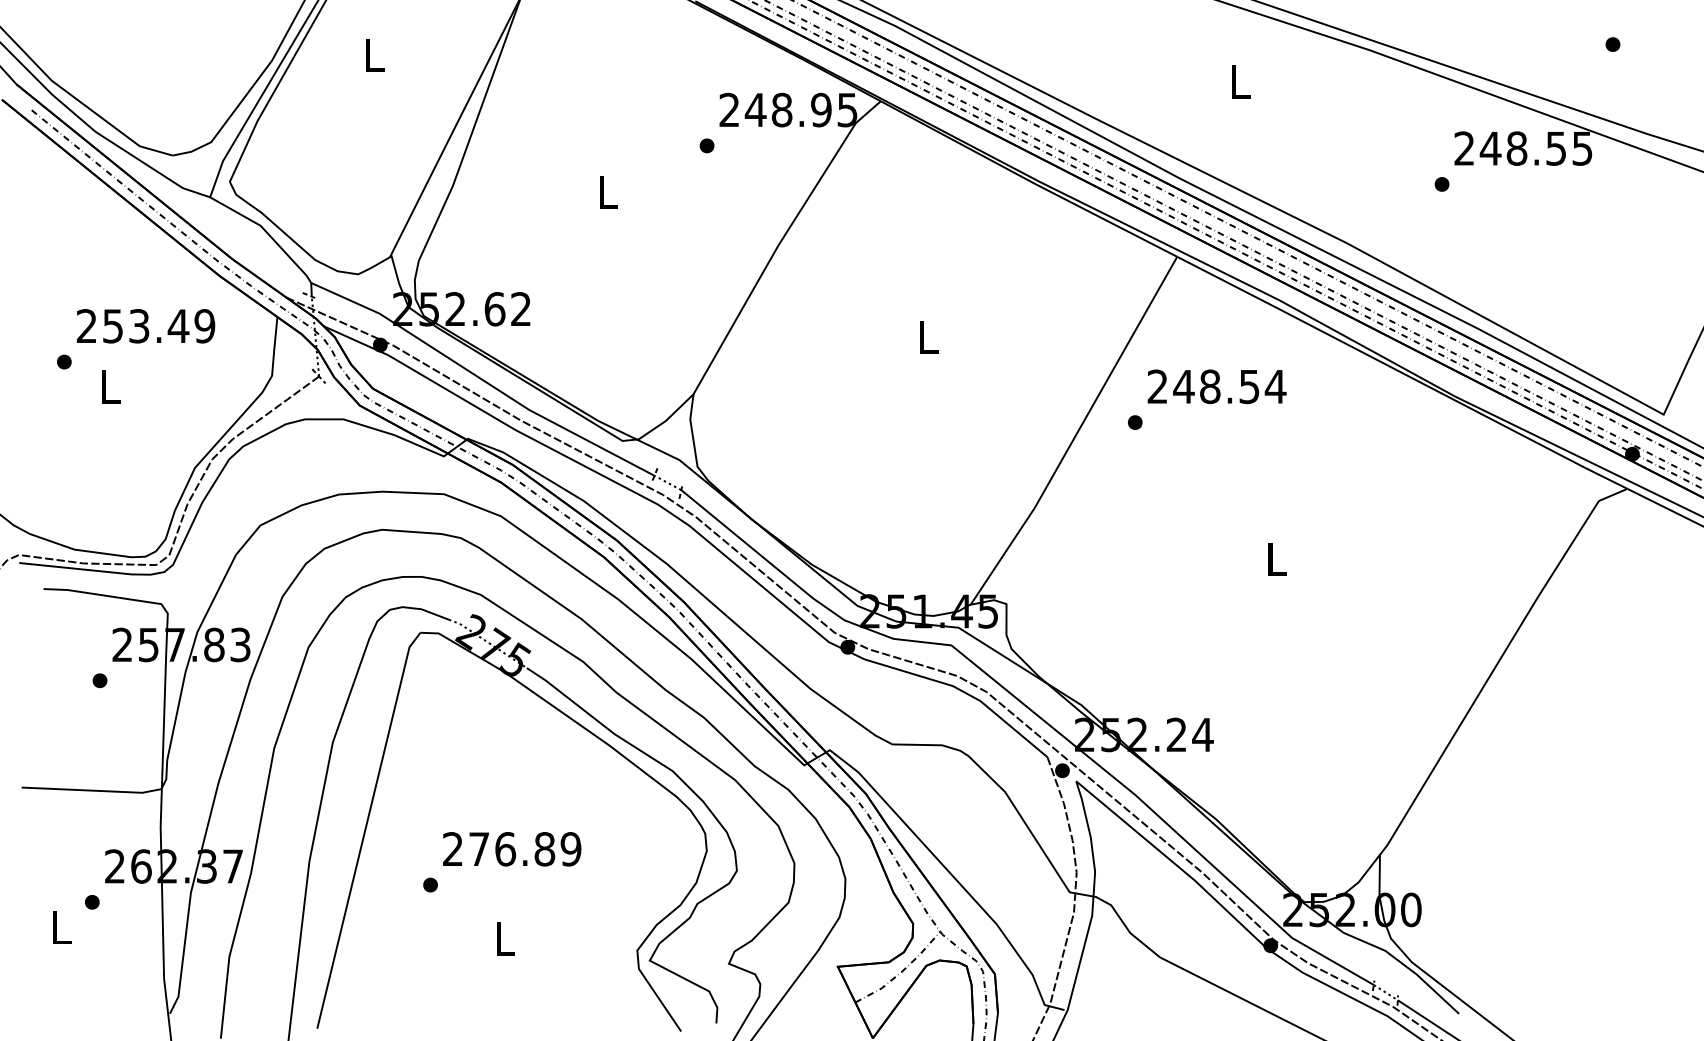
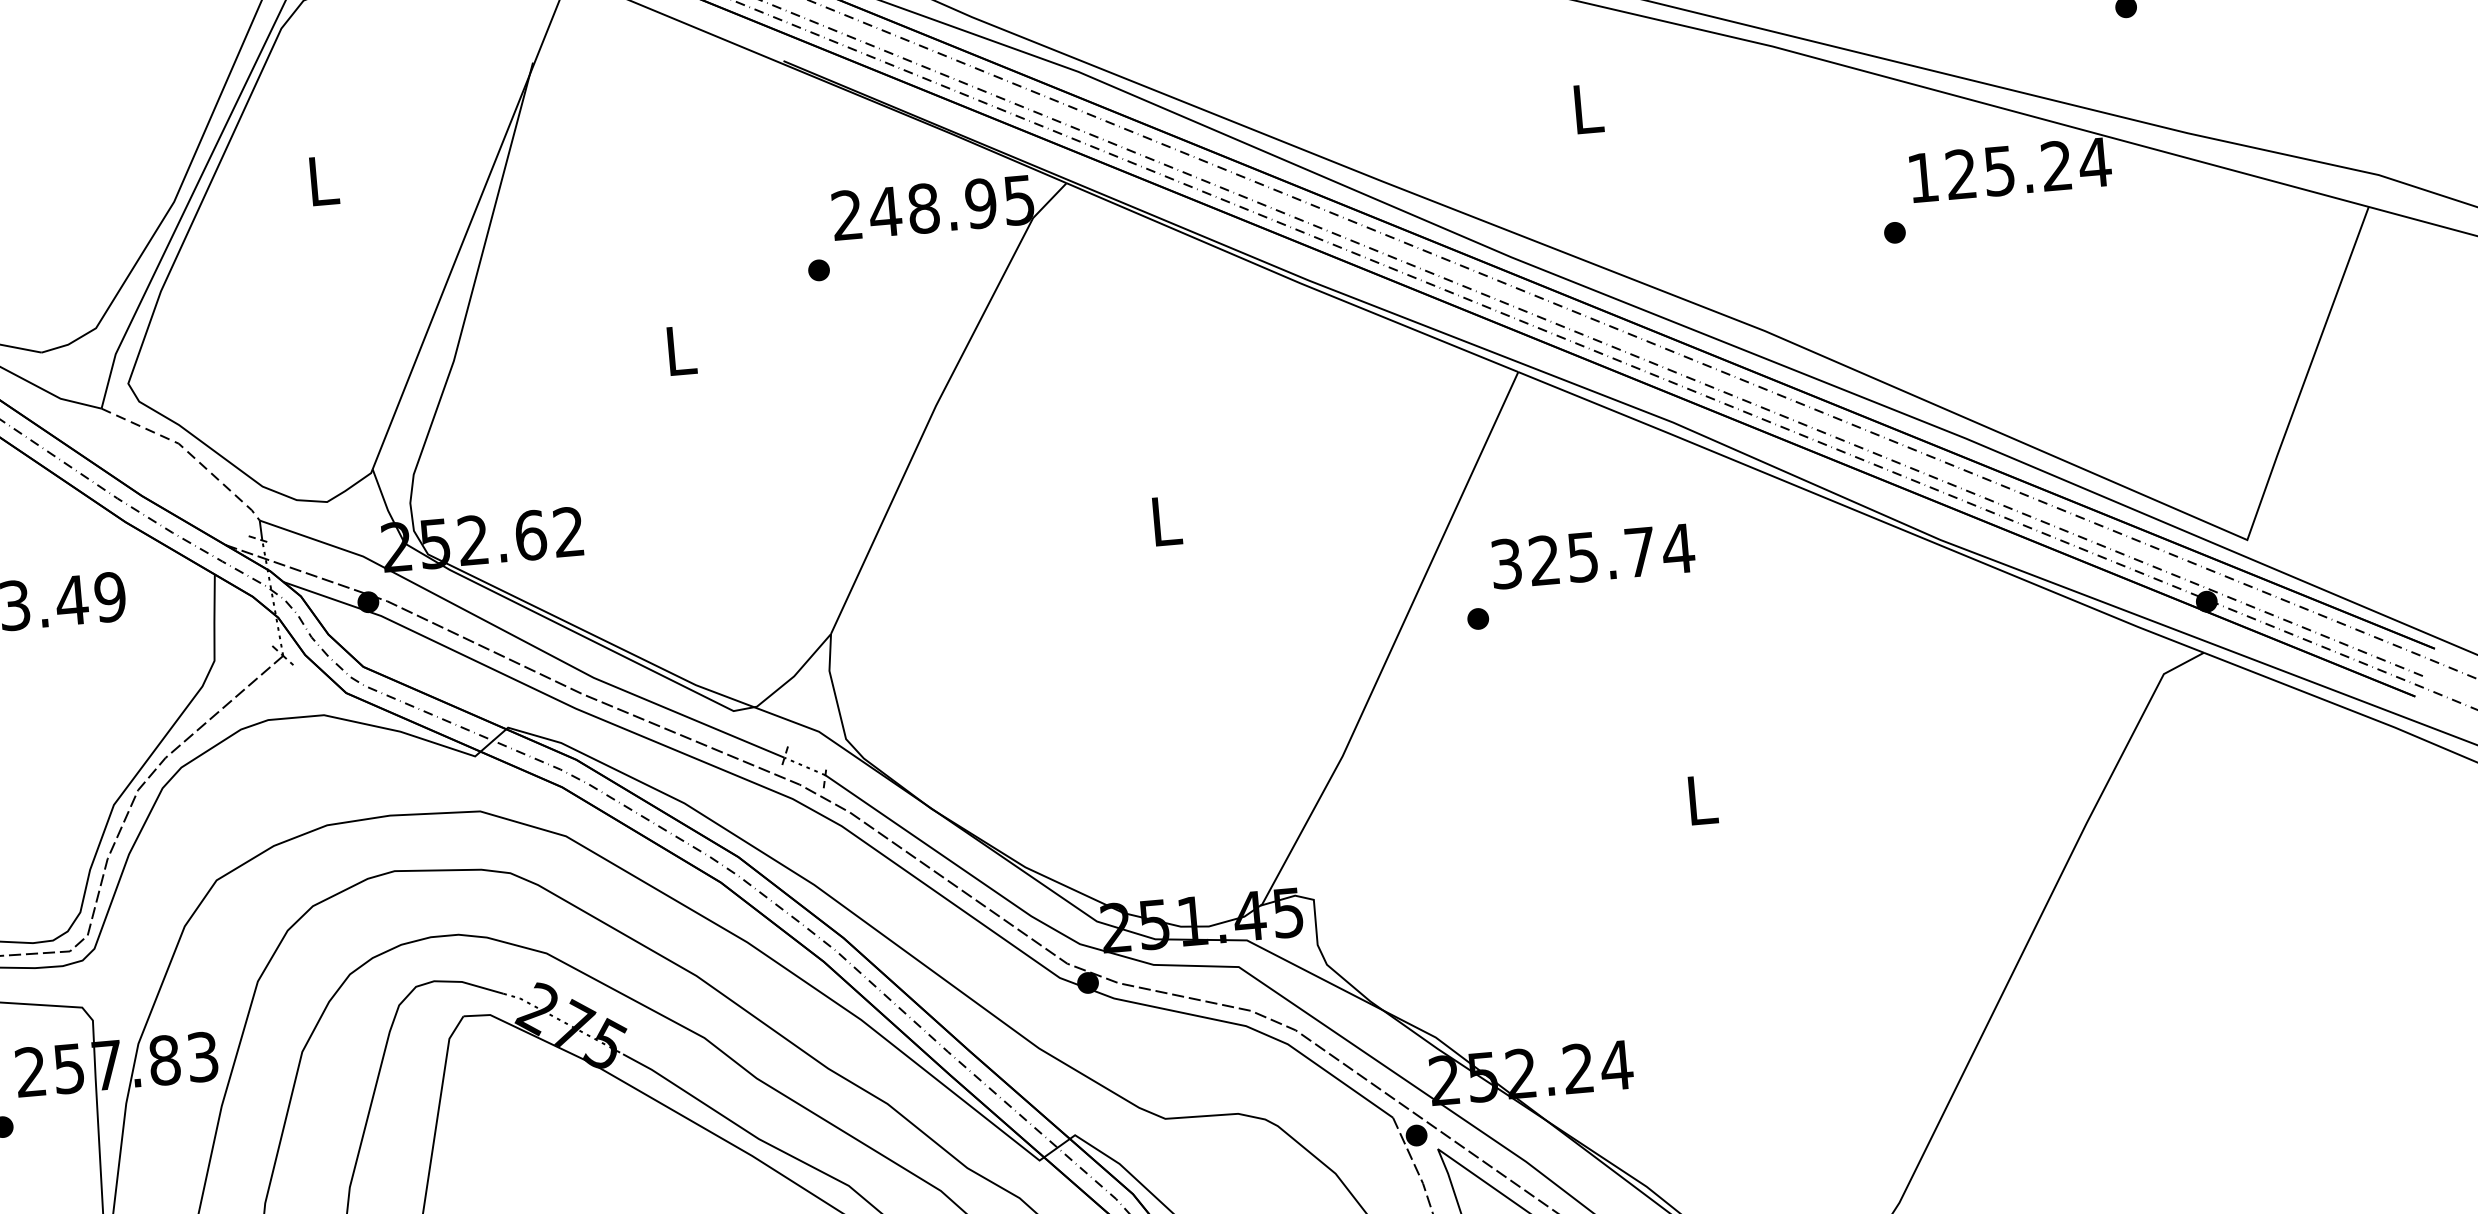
text: (1523, 148) -> (2009, 170), 248.55 -> 125.24
line: (267, 233) -> (189, 454), solid -> dashed
text: (1203, 386) -> (1573, 557), 248.54 -> 325.74

